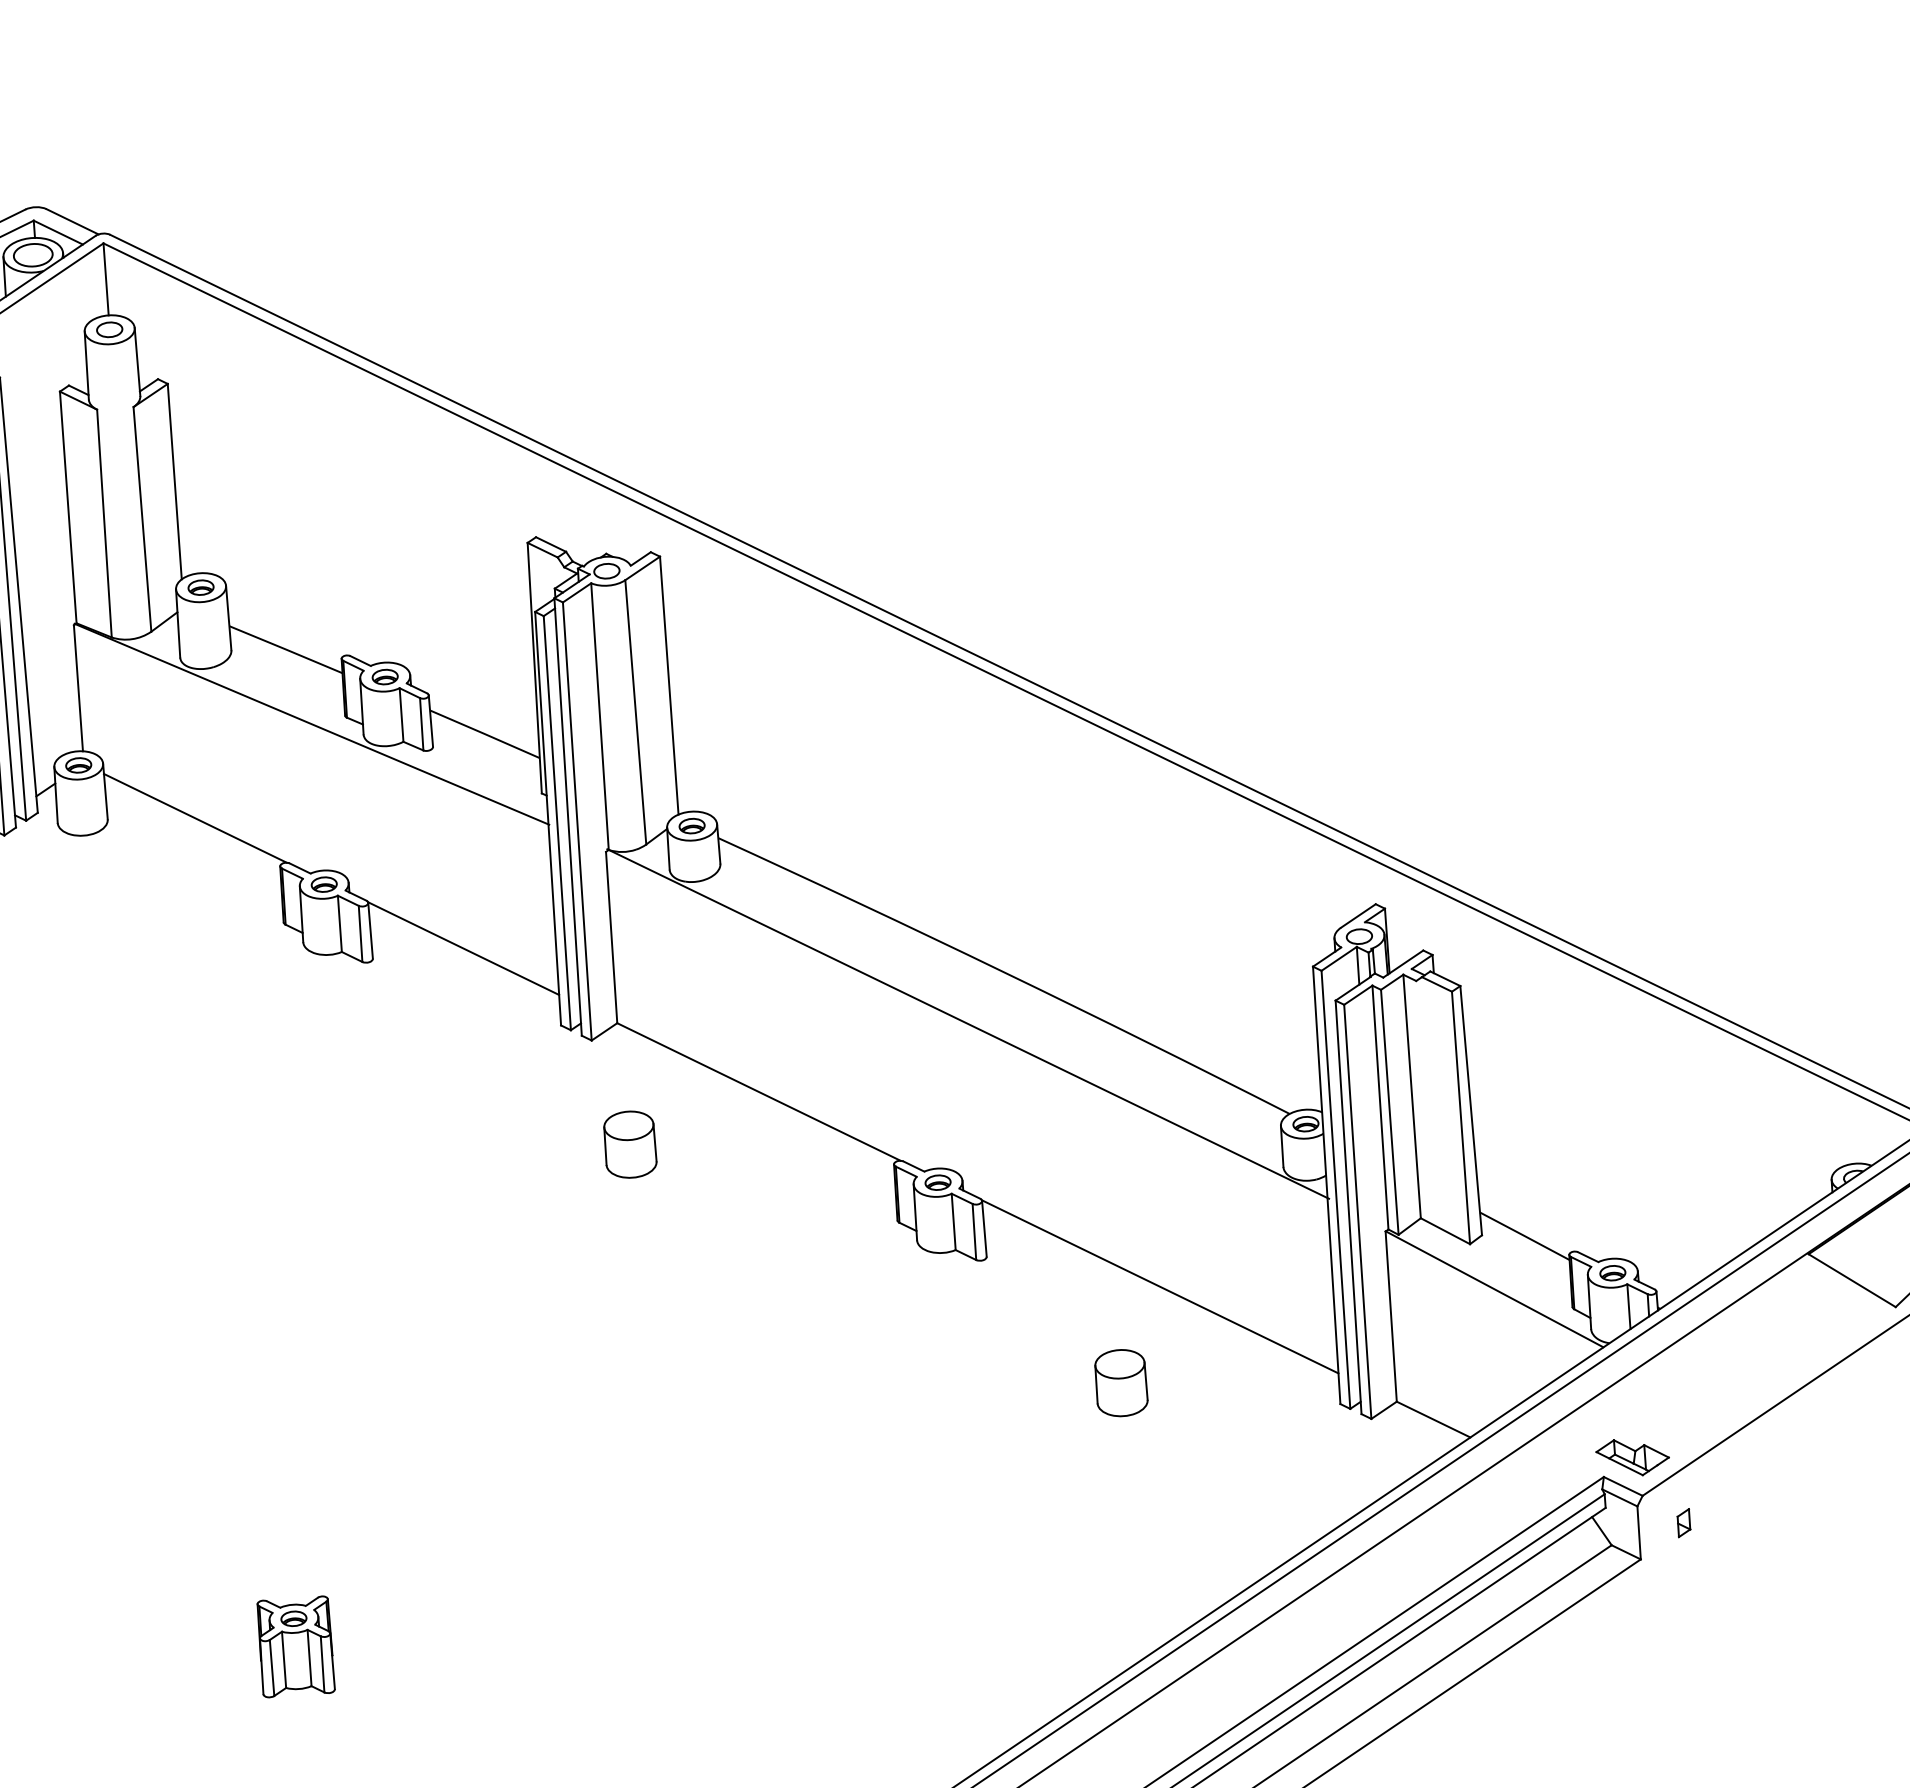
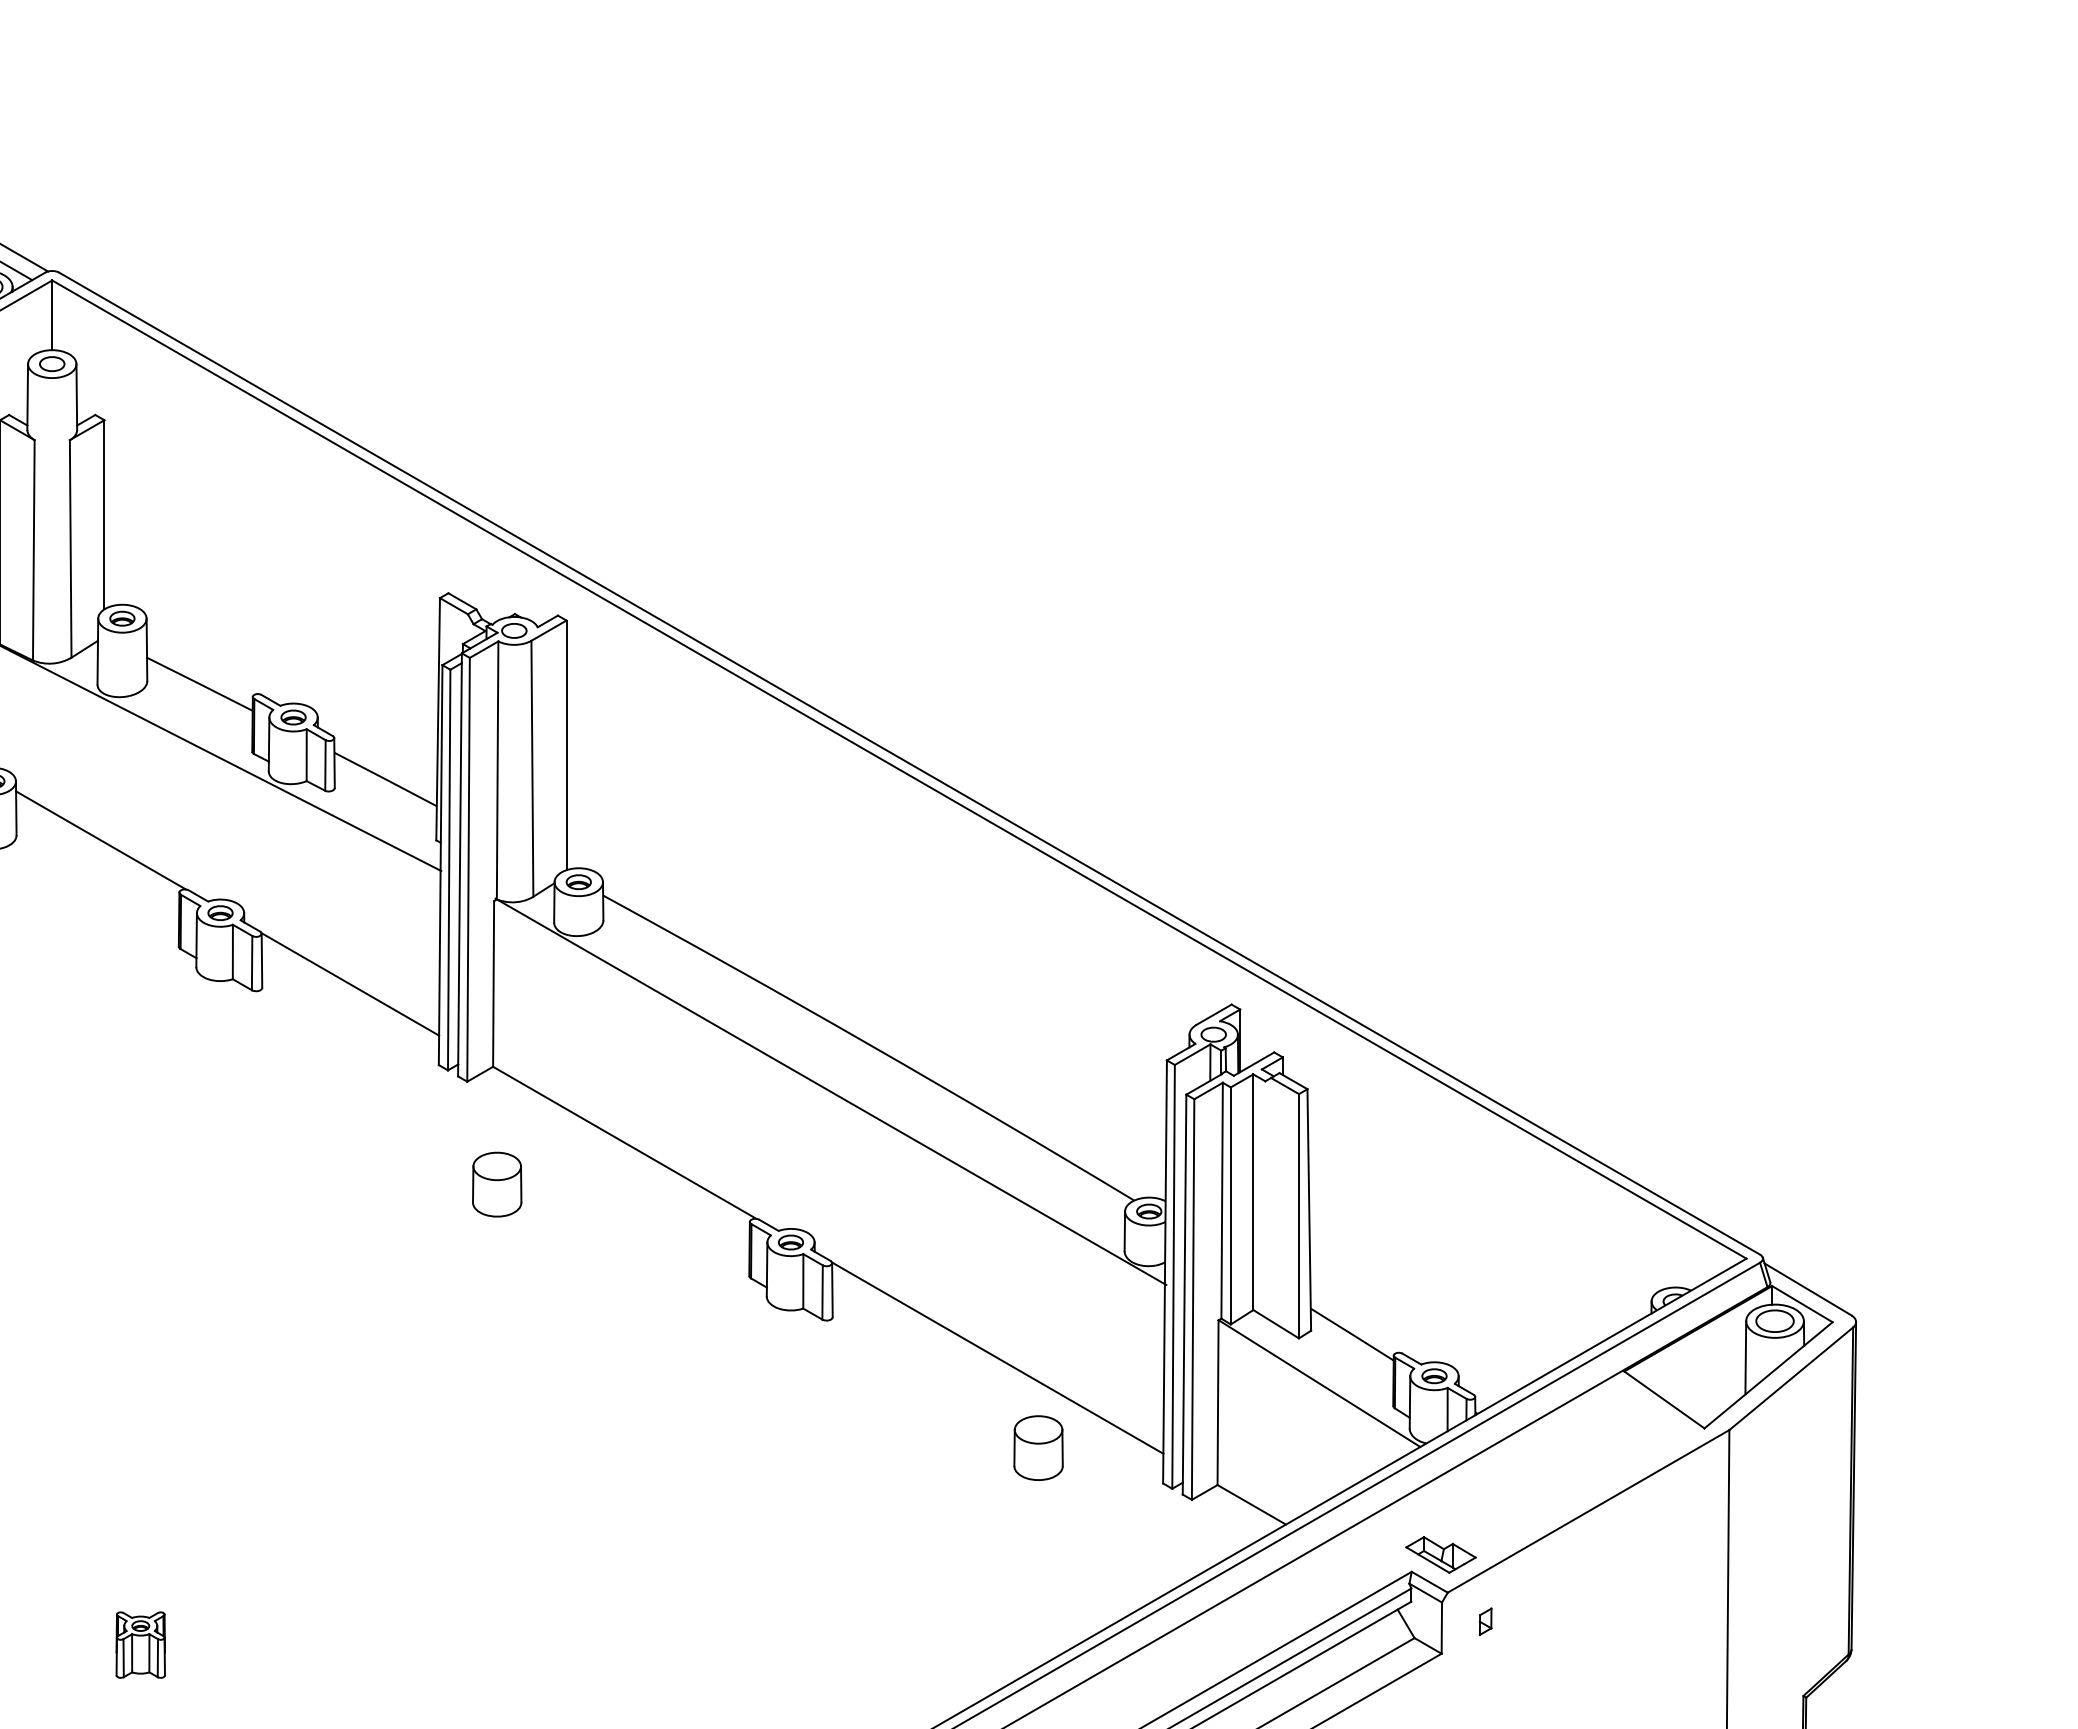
part: (1121, 1382) -> (1038, 1447), moved
part: (295, 1646) -> (140, 1644), size x0.7

